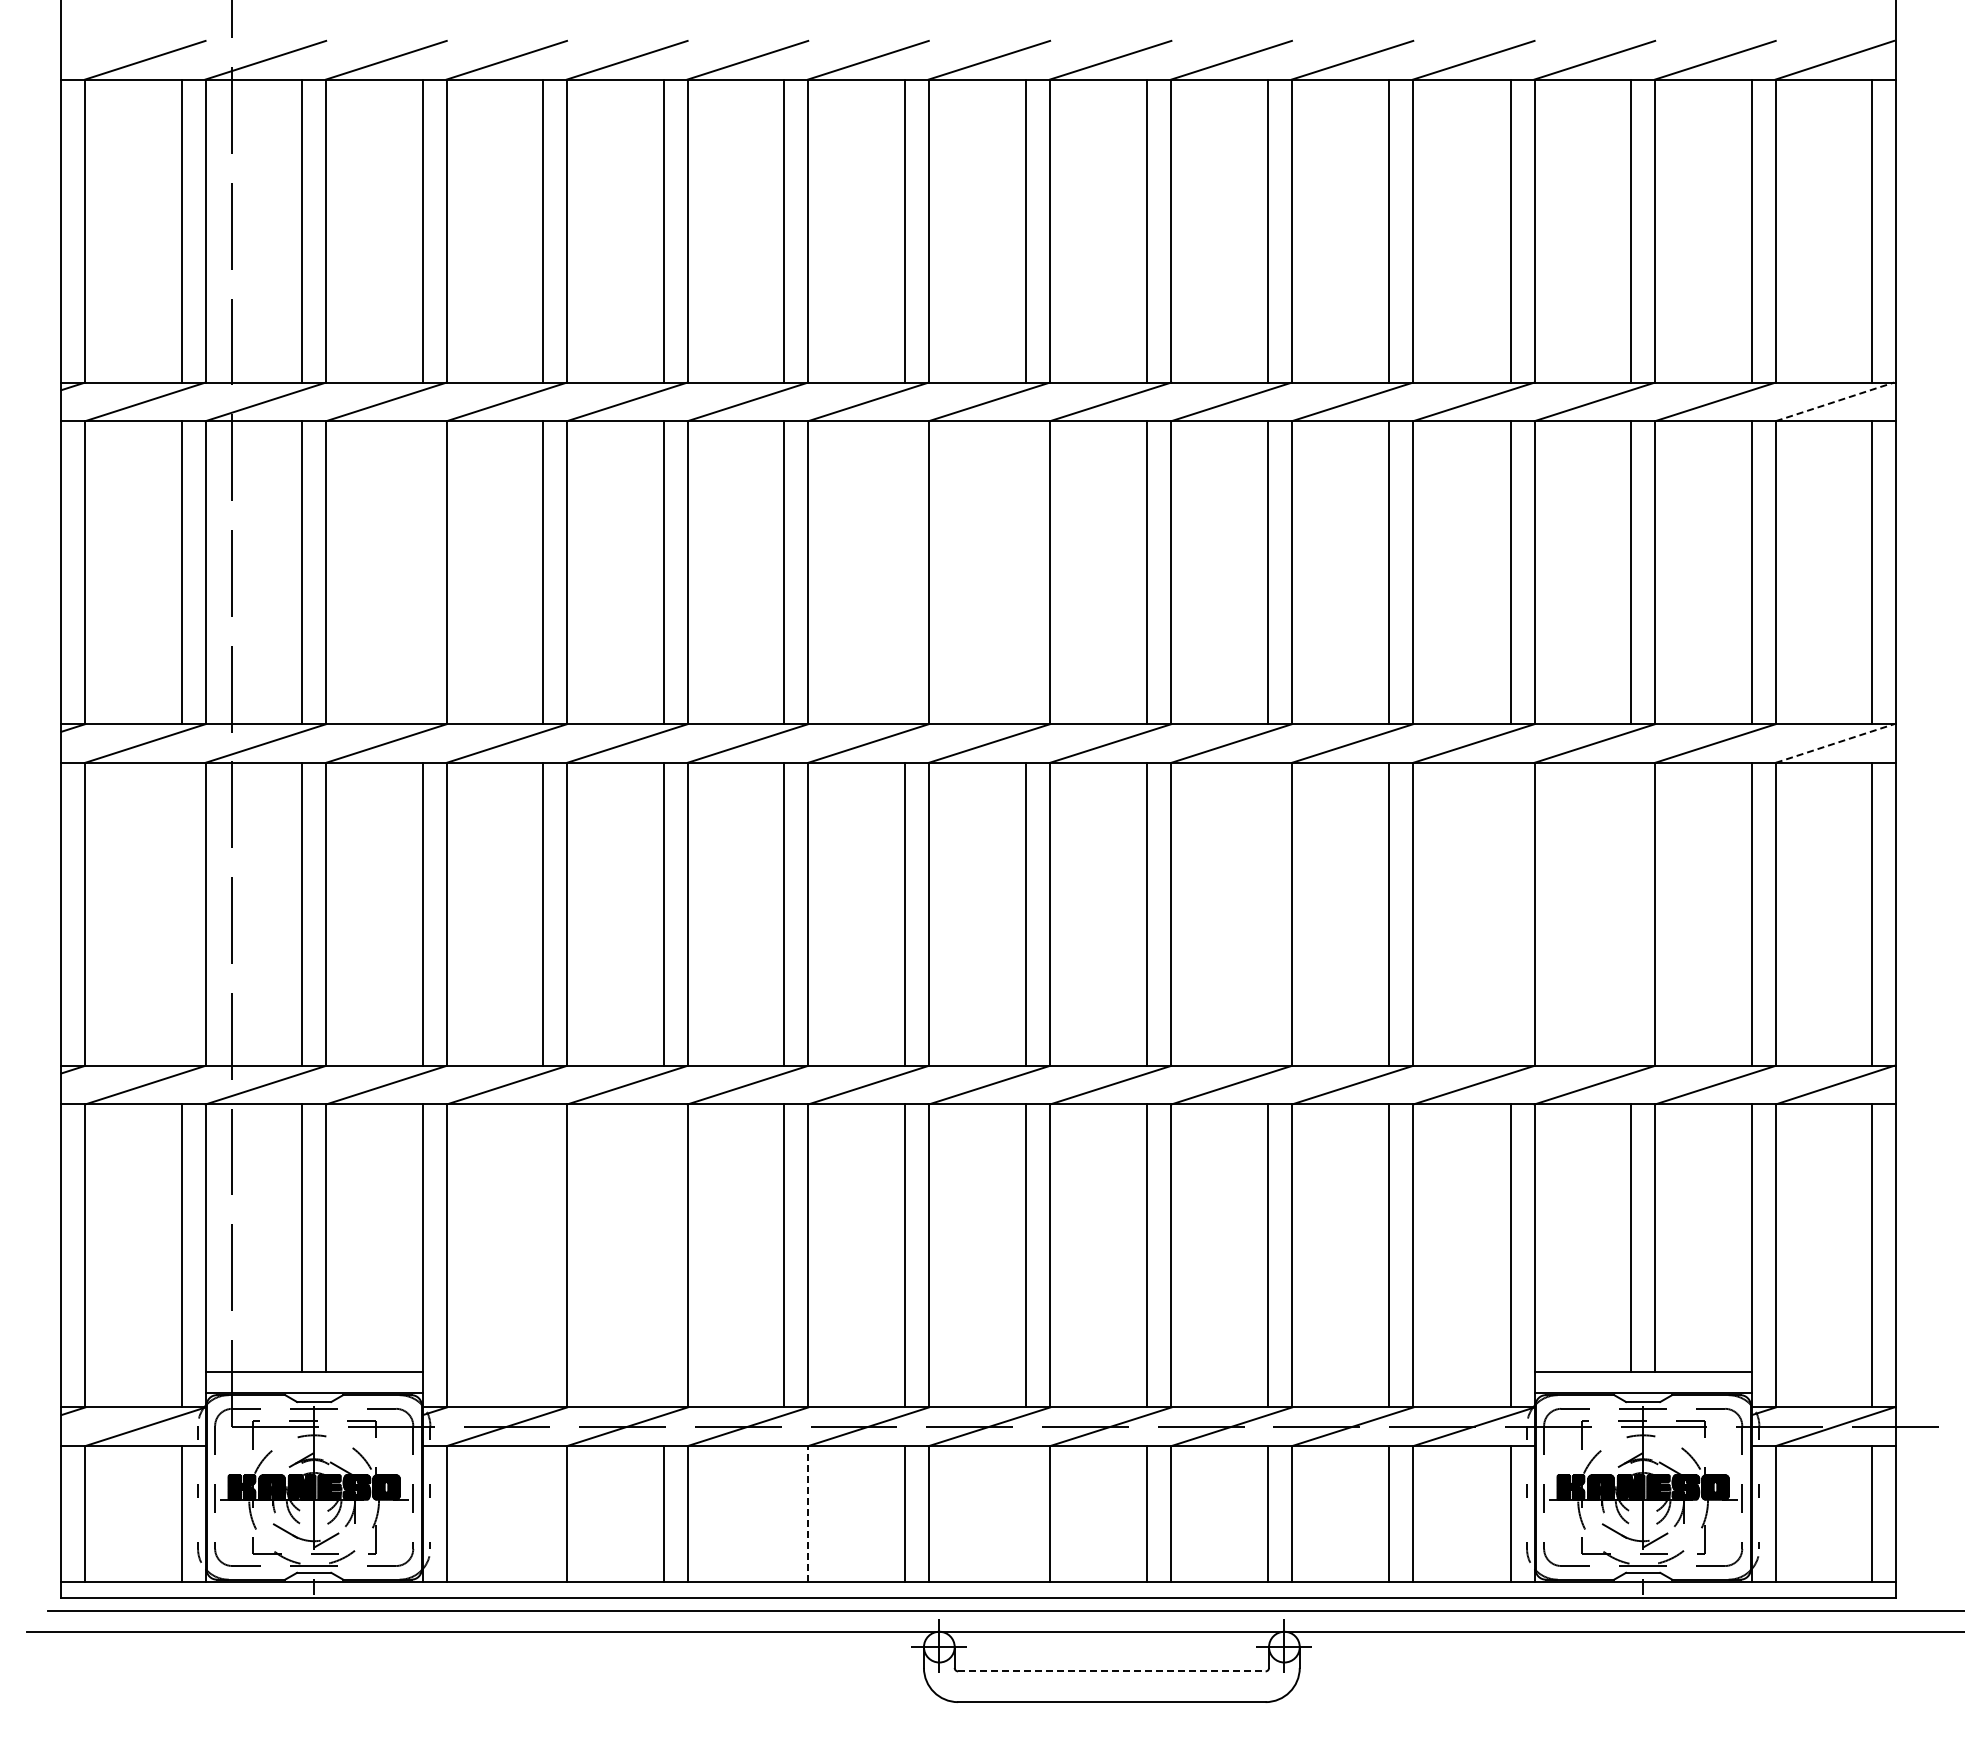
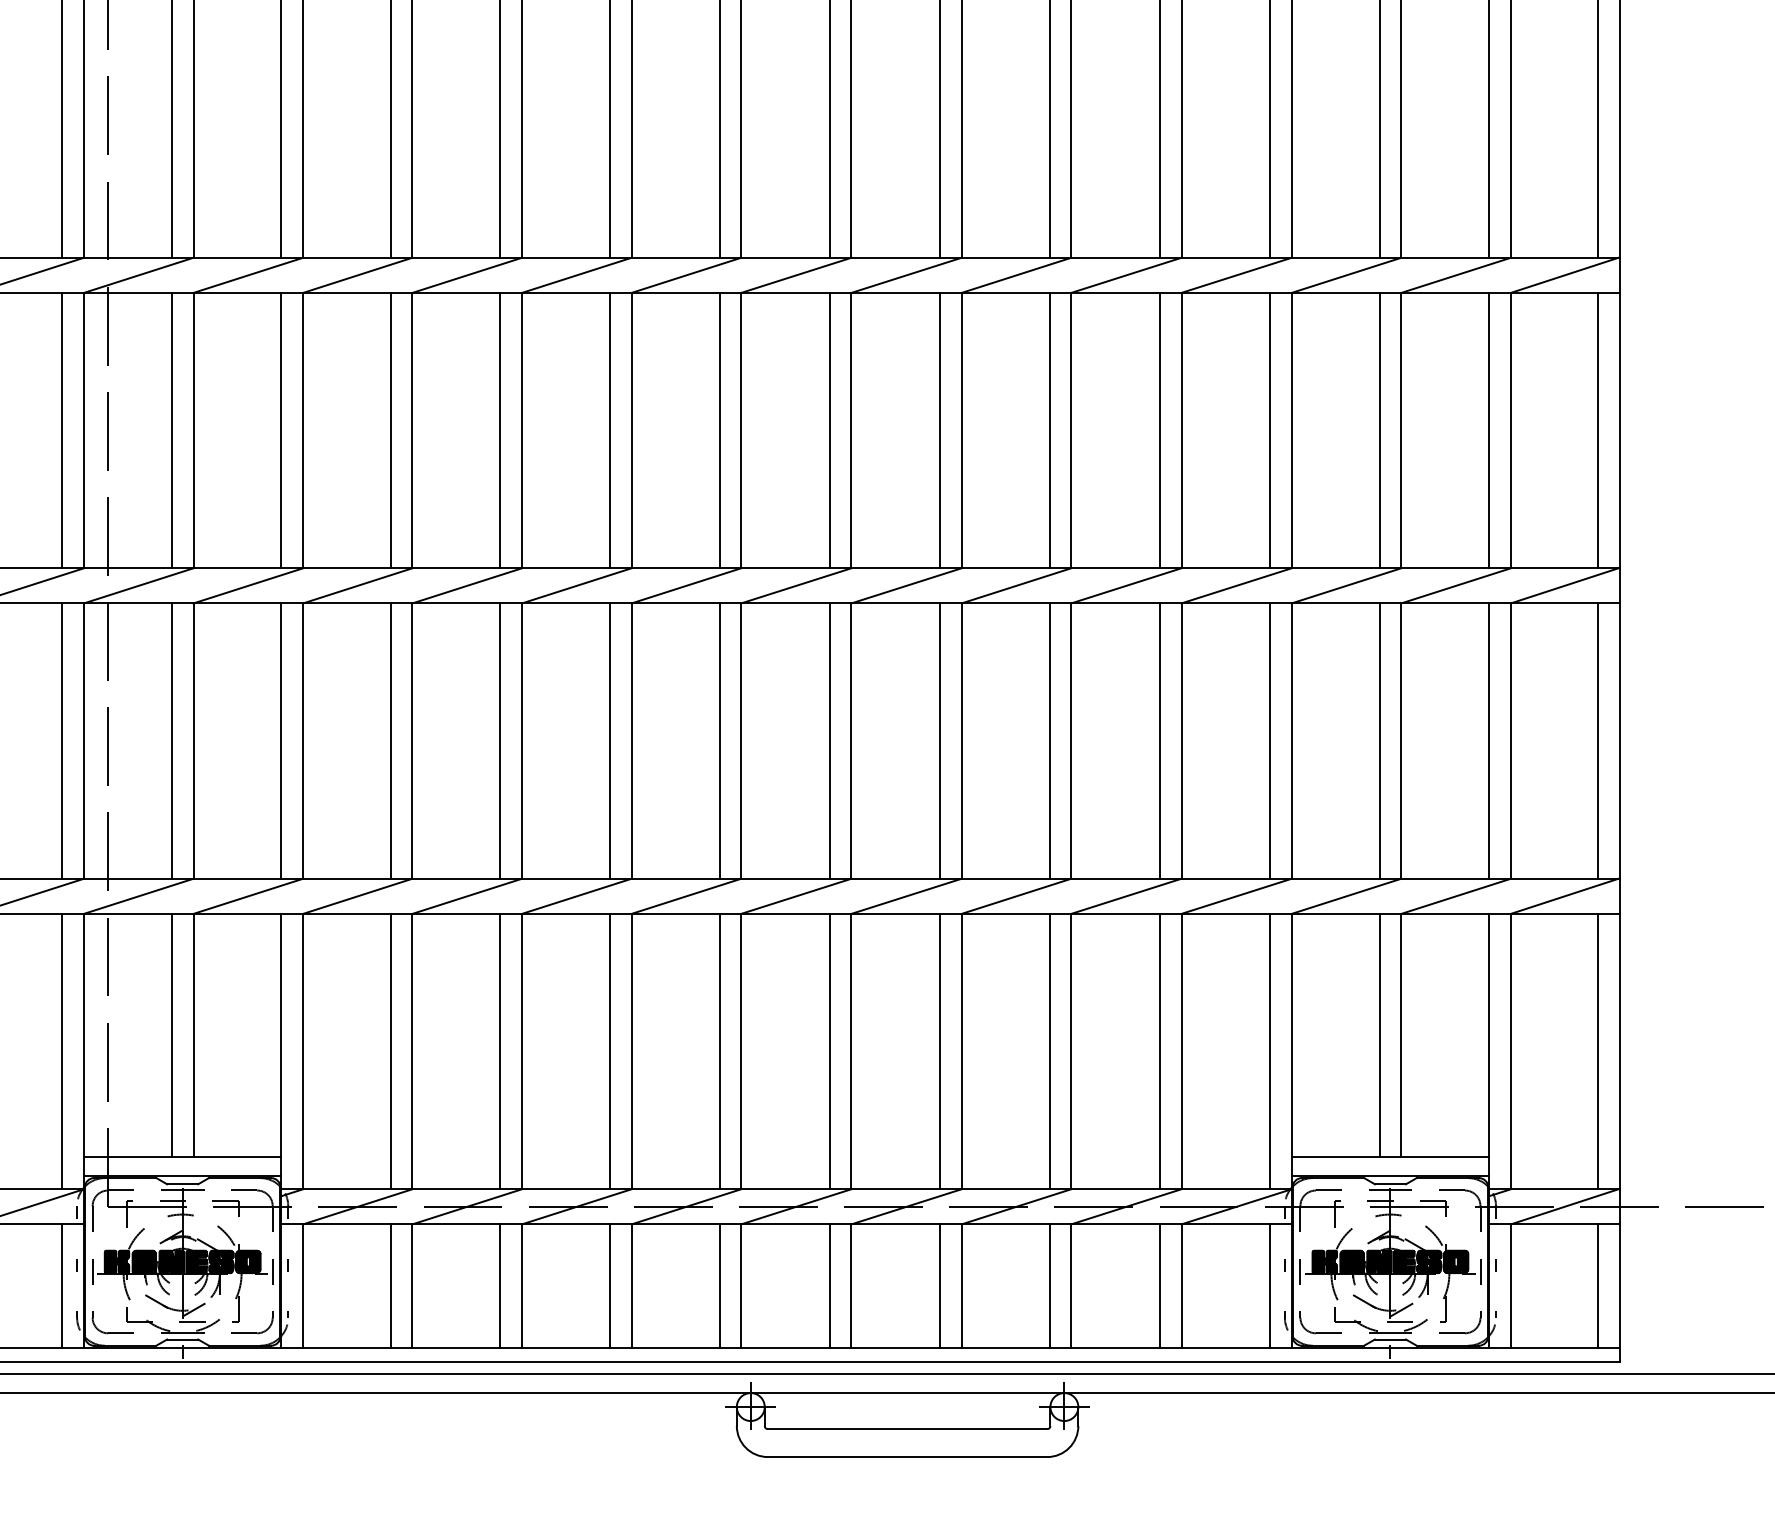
line: (1835, 401) -> (1565, 275), dashed -> solid
line: (422, 572) -> (281, 430), added
line: (904, 572) -> (719, 430), added
line: (1026, 572) -> (830, 430), added
line: (1835, 743) -> (1565, 585), dashed -> solid
line: (181, 913) -> (62, 740), added
line: (1268, 913) -> (1049, 740), added
line: (1510, 913) -> (1269, 740), added
line: (1631, 913) -> (1379, 740), added
line: (543, 1255) -> (391, 1051), added
line: (663, 1255) -> (500, 1051), added
line: (808, 1513) -> (631, 1285), dashed -> solid
line: (543, 1514) -> (391, 1286), added
line: (784, 1514) -> (610, 1286), added
line: (1026, 1514) -> (830, 1286), added
line: (1111, 1671) -> (907, 1429), dashed -> solid

